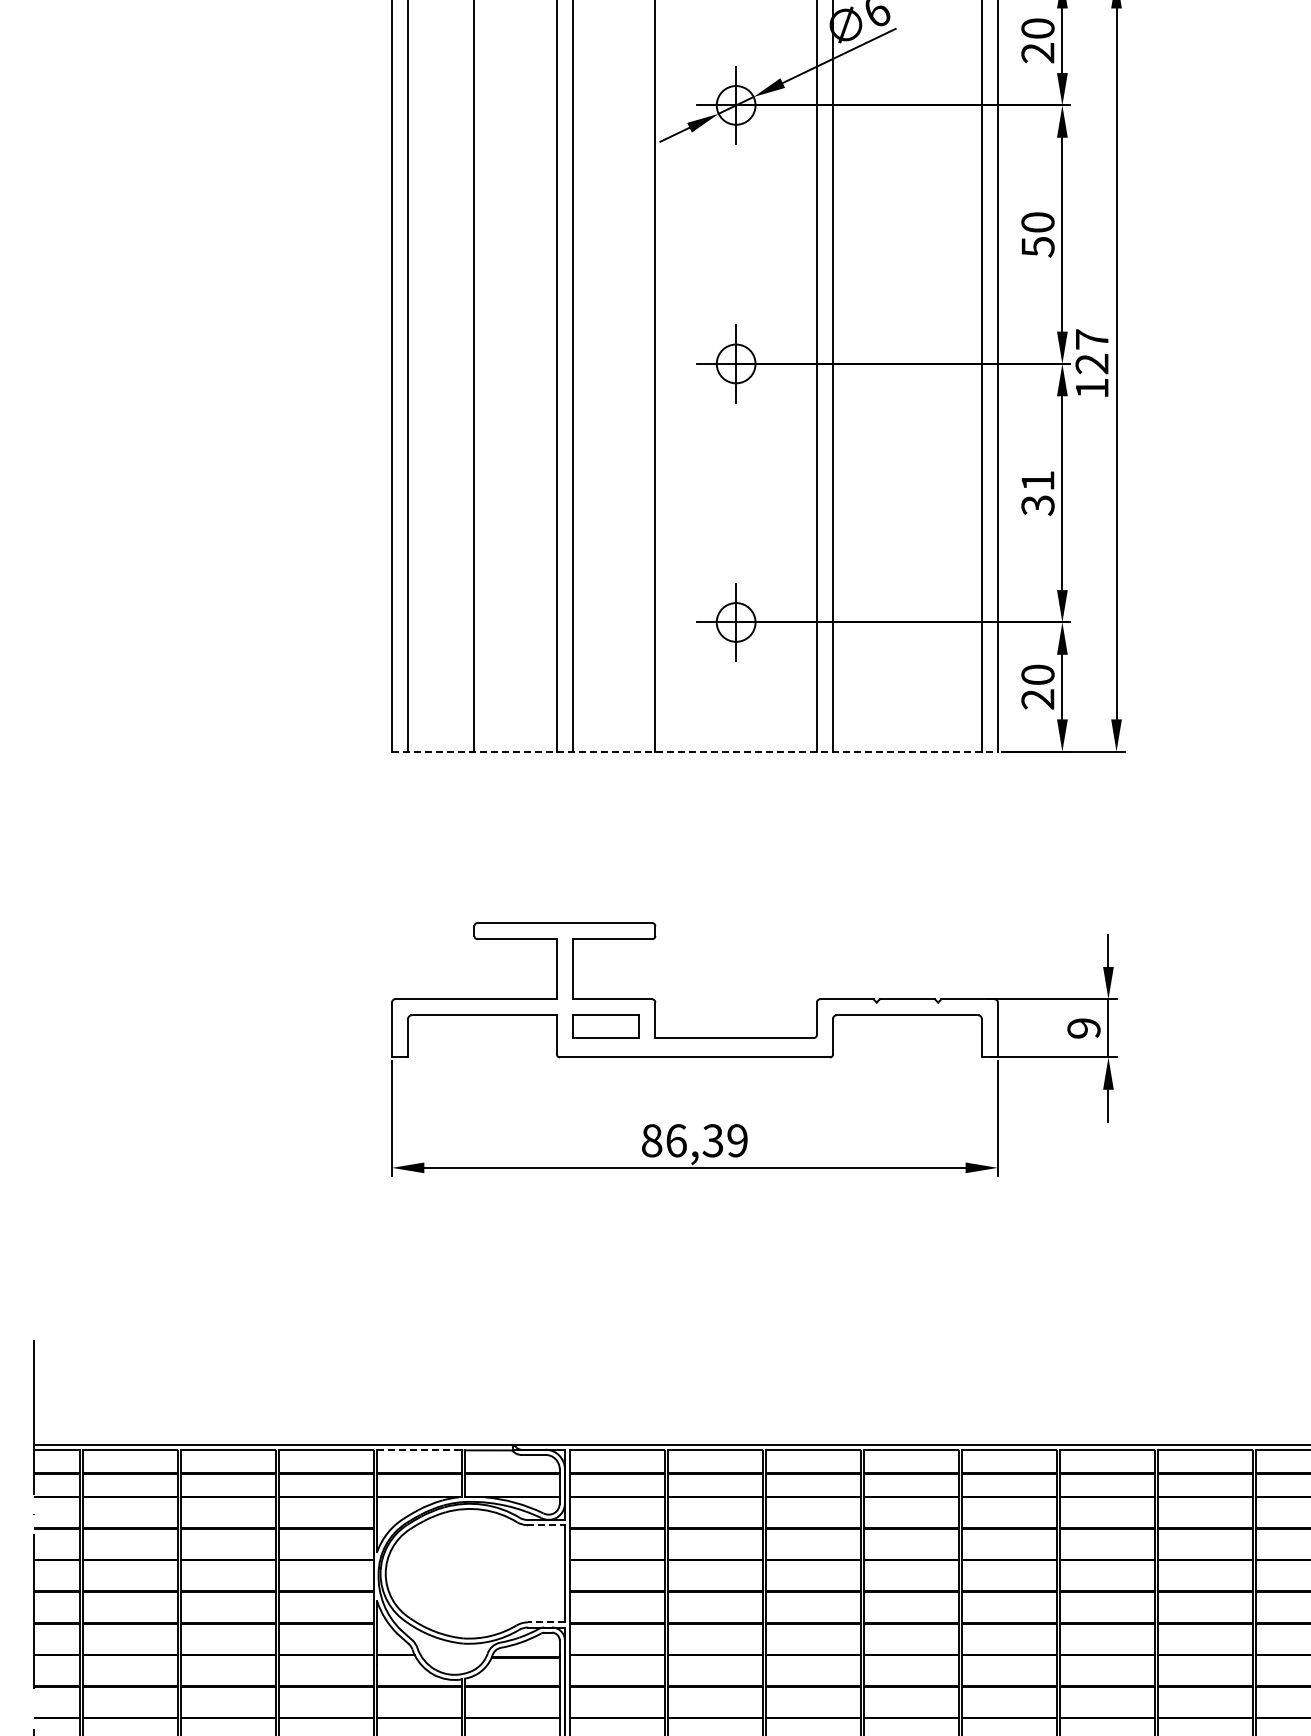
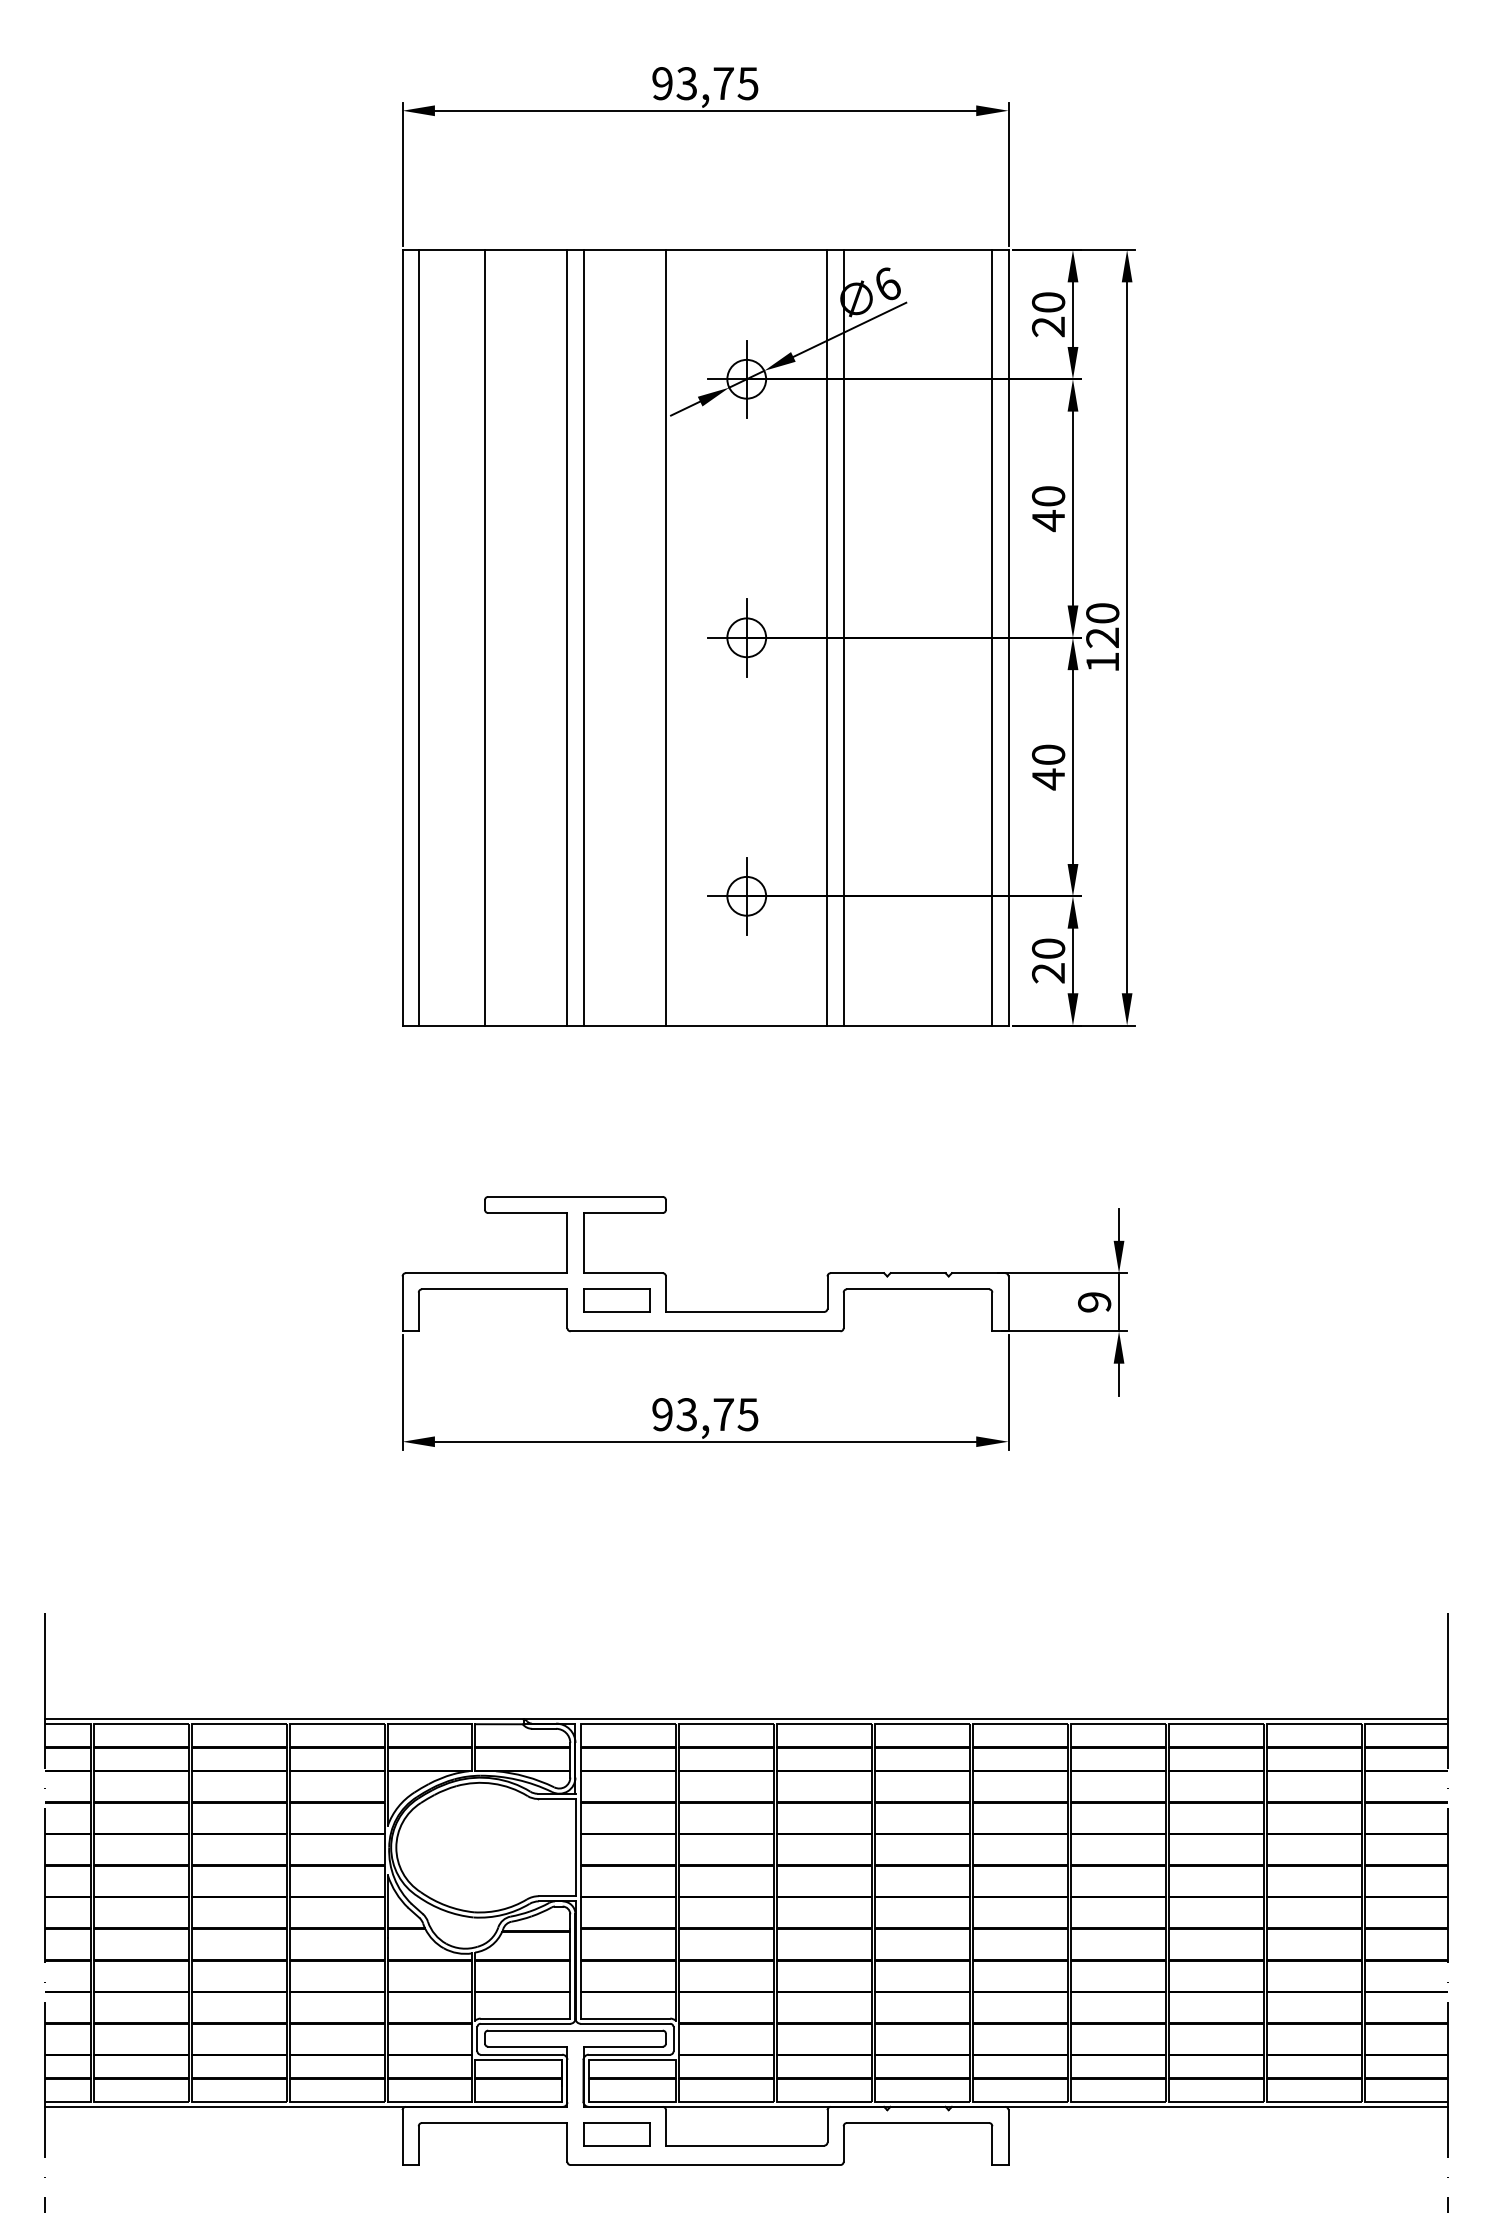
text: (1037, 247) -> (1048, 521), 50 -> 40
text: (1091, 339) -> (1102, 613), 127 -> 120
text: (1037, 493) -> (1048, 767), 31 -> 40
line: (694, 751) -> (705, 1025), dashed -> solid
text: (694, 1140) -> (705, 1414), 86,39 -> 93,75
line: (419, 1450) -> (430, 1724), dashed -> solid
line: (546, 1524) -> (557, 1798), dashed -> solid
line: (545, 1622) -> (556, 1896), dashed -> solid

